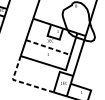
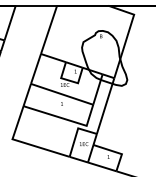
line: (48, 47) -> (62, 94), dashed -> solid
line: (20, 82) -> (23, 142), dashed -> solid

